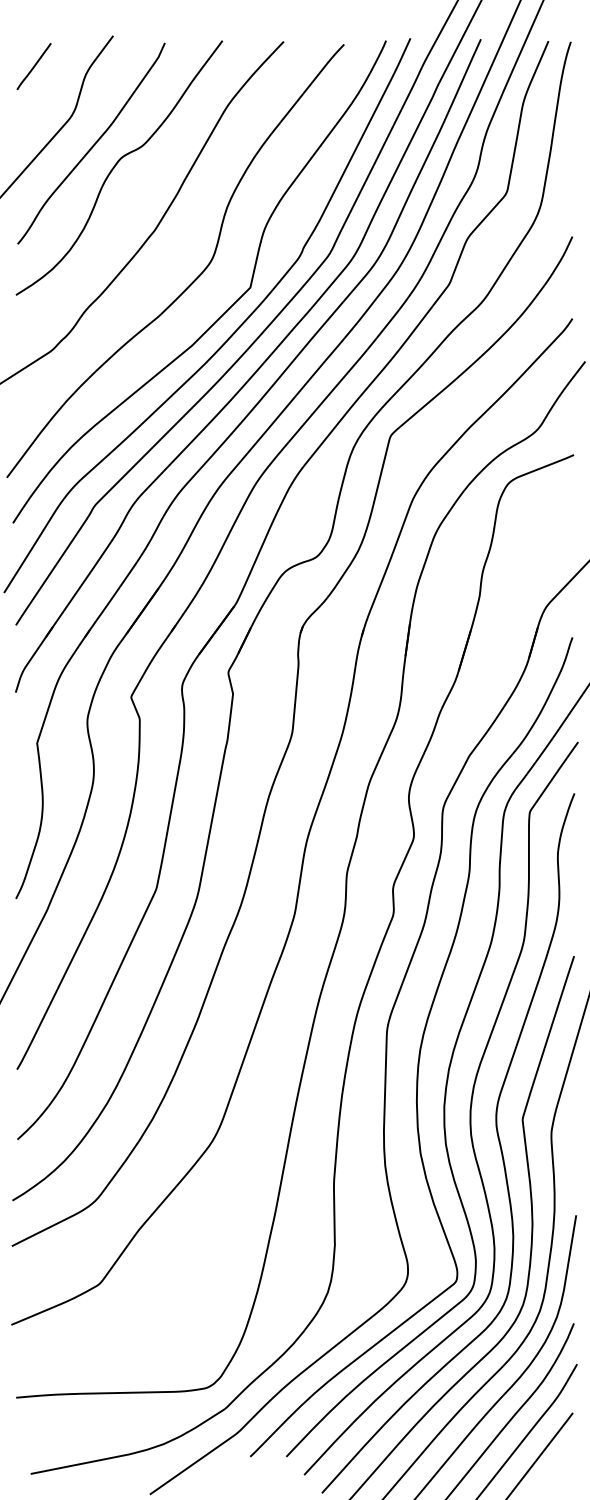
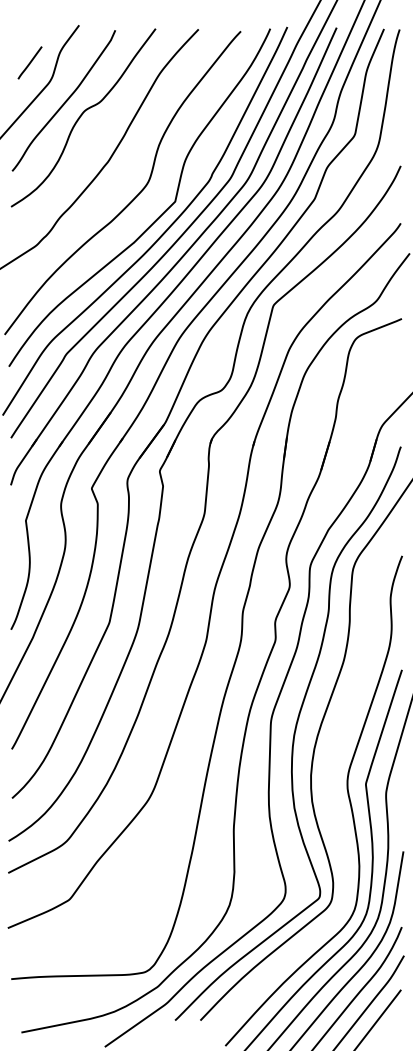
line: (33, 66) -> (29, 62), moved
curve: (469, 1108) -> (328, 776), removed

